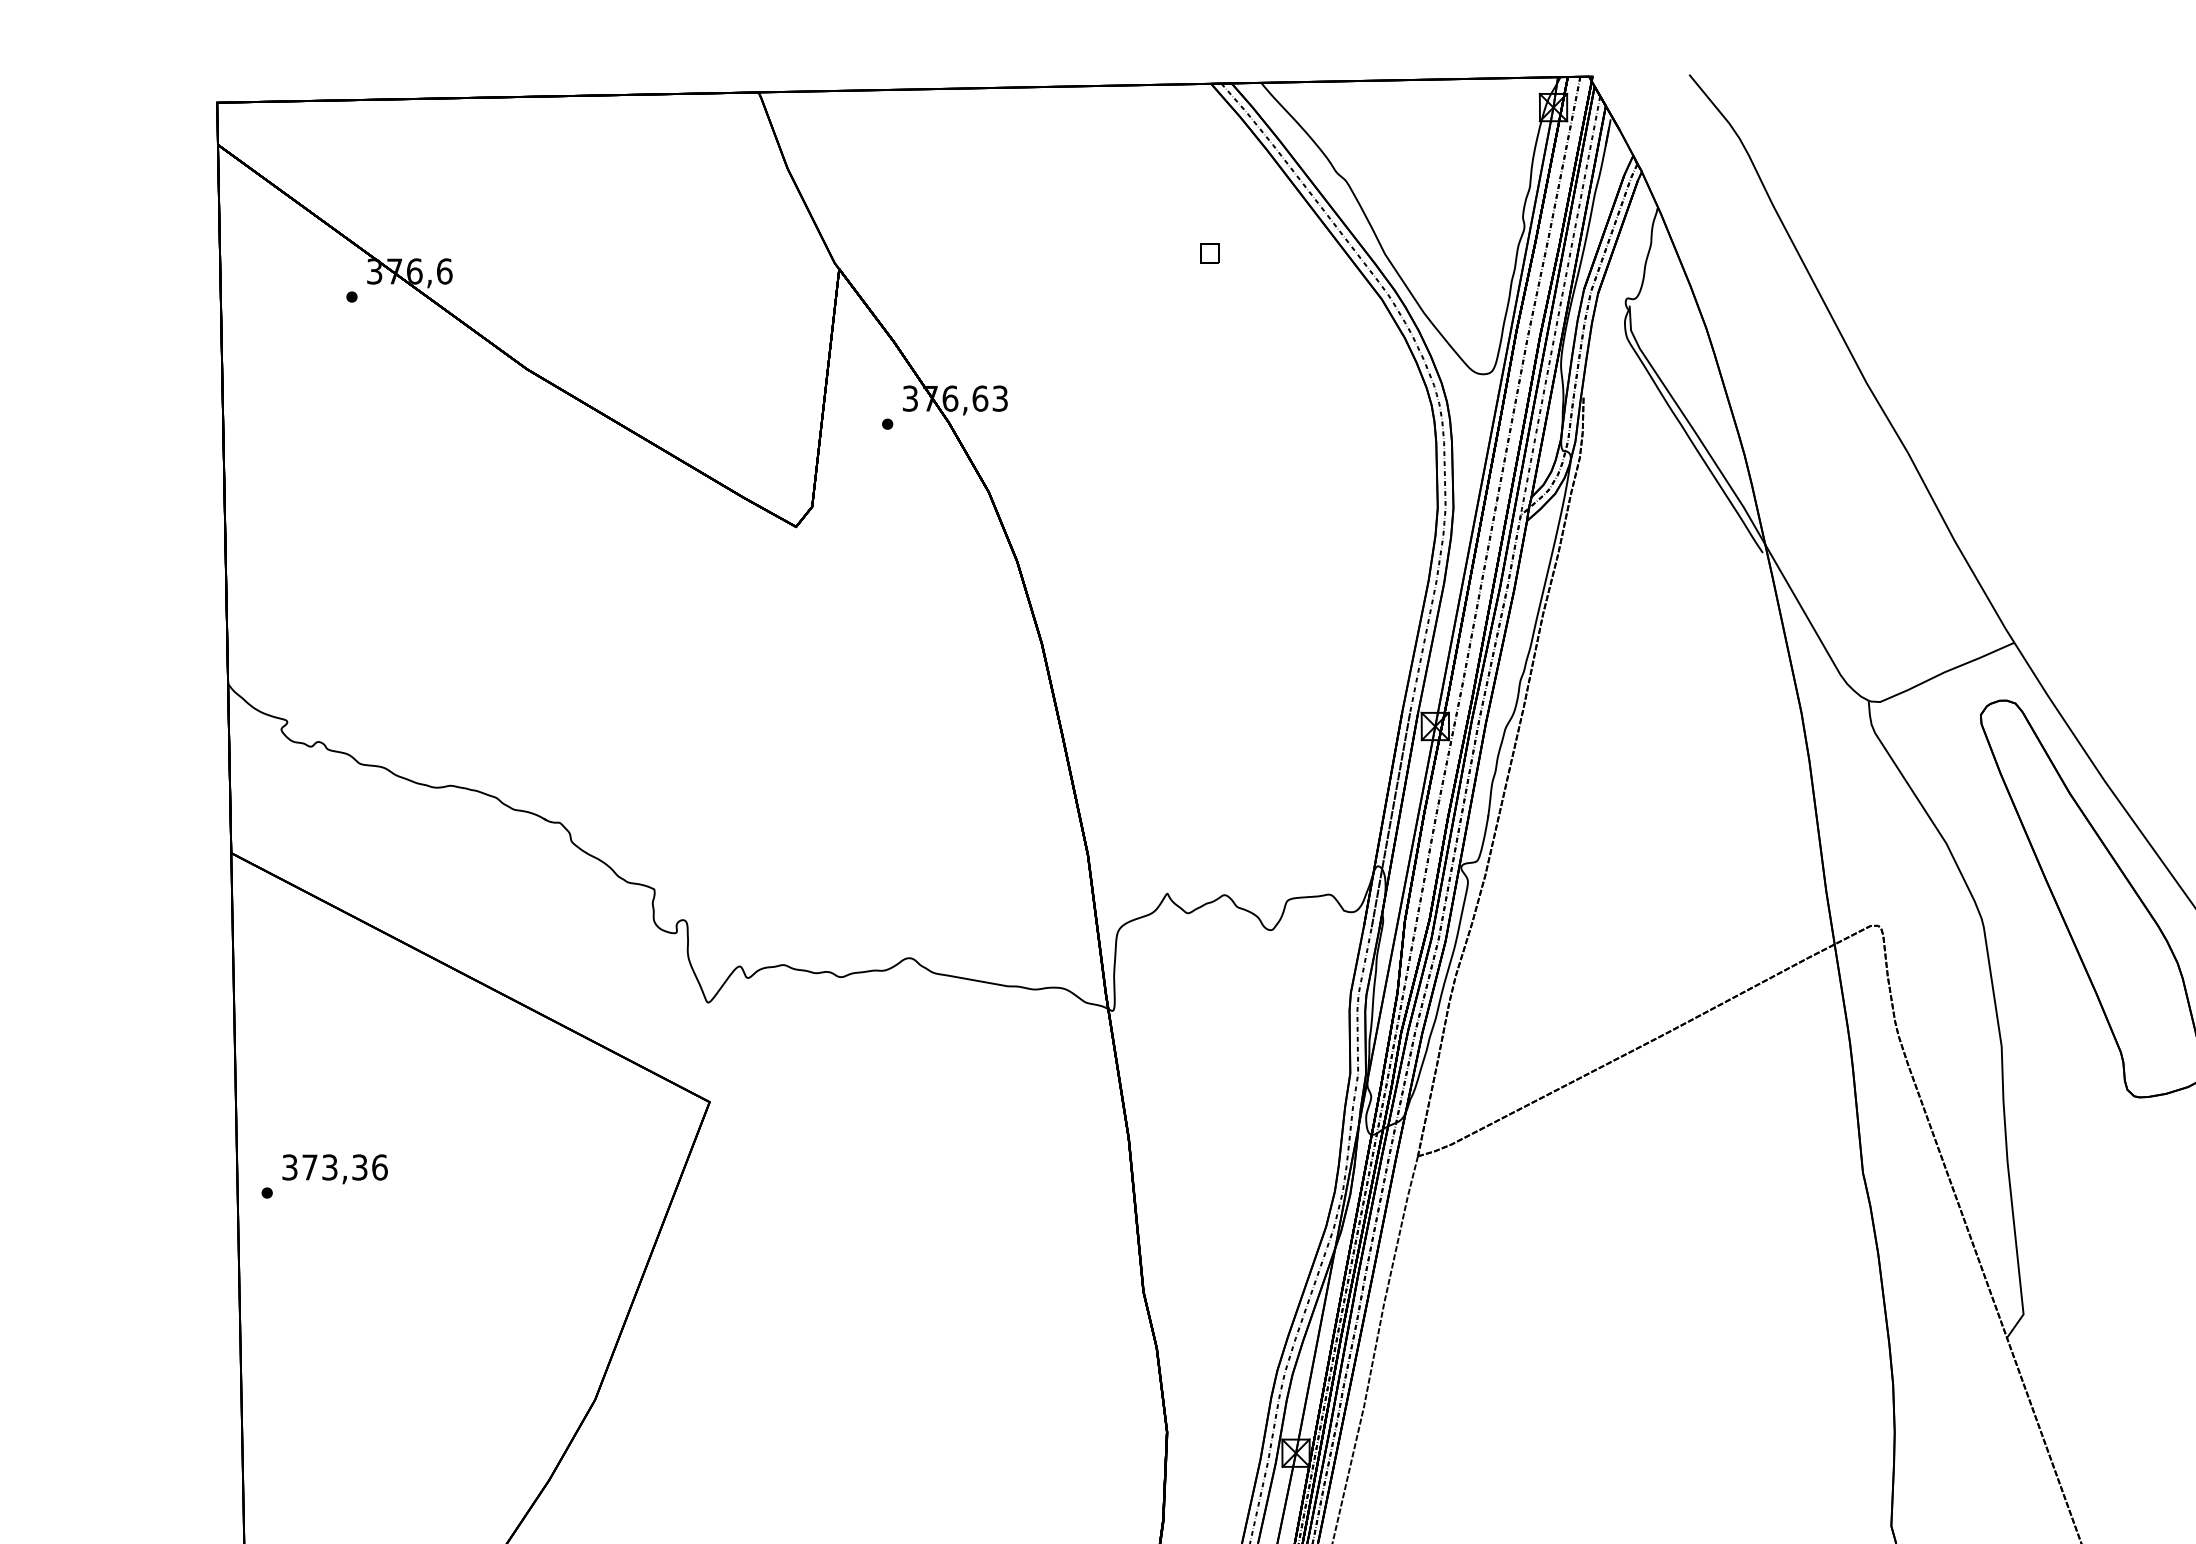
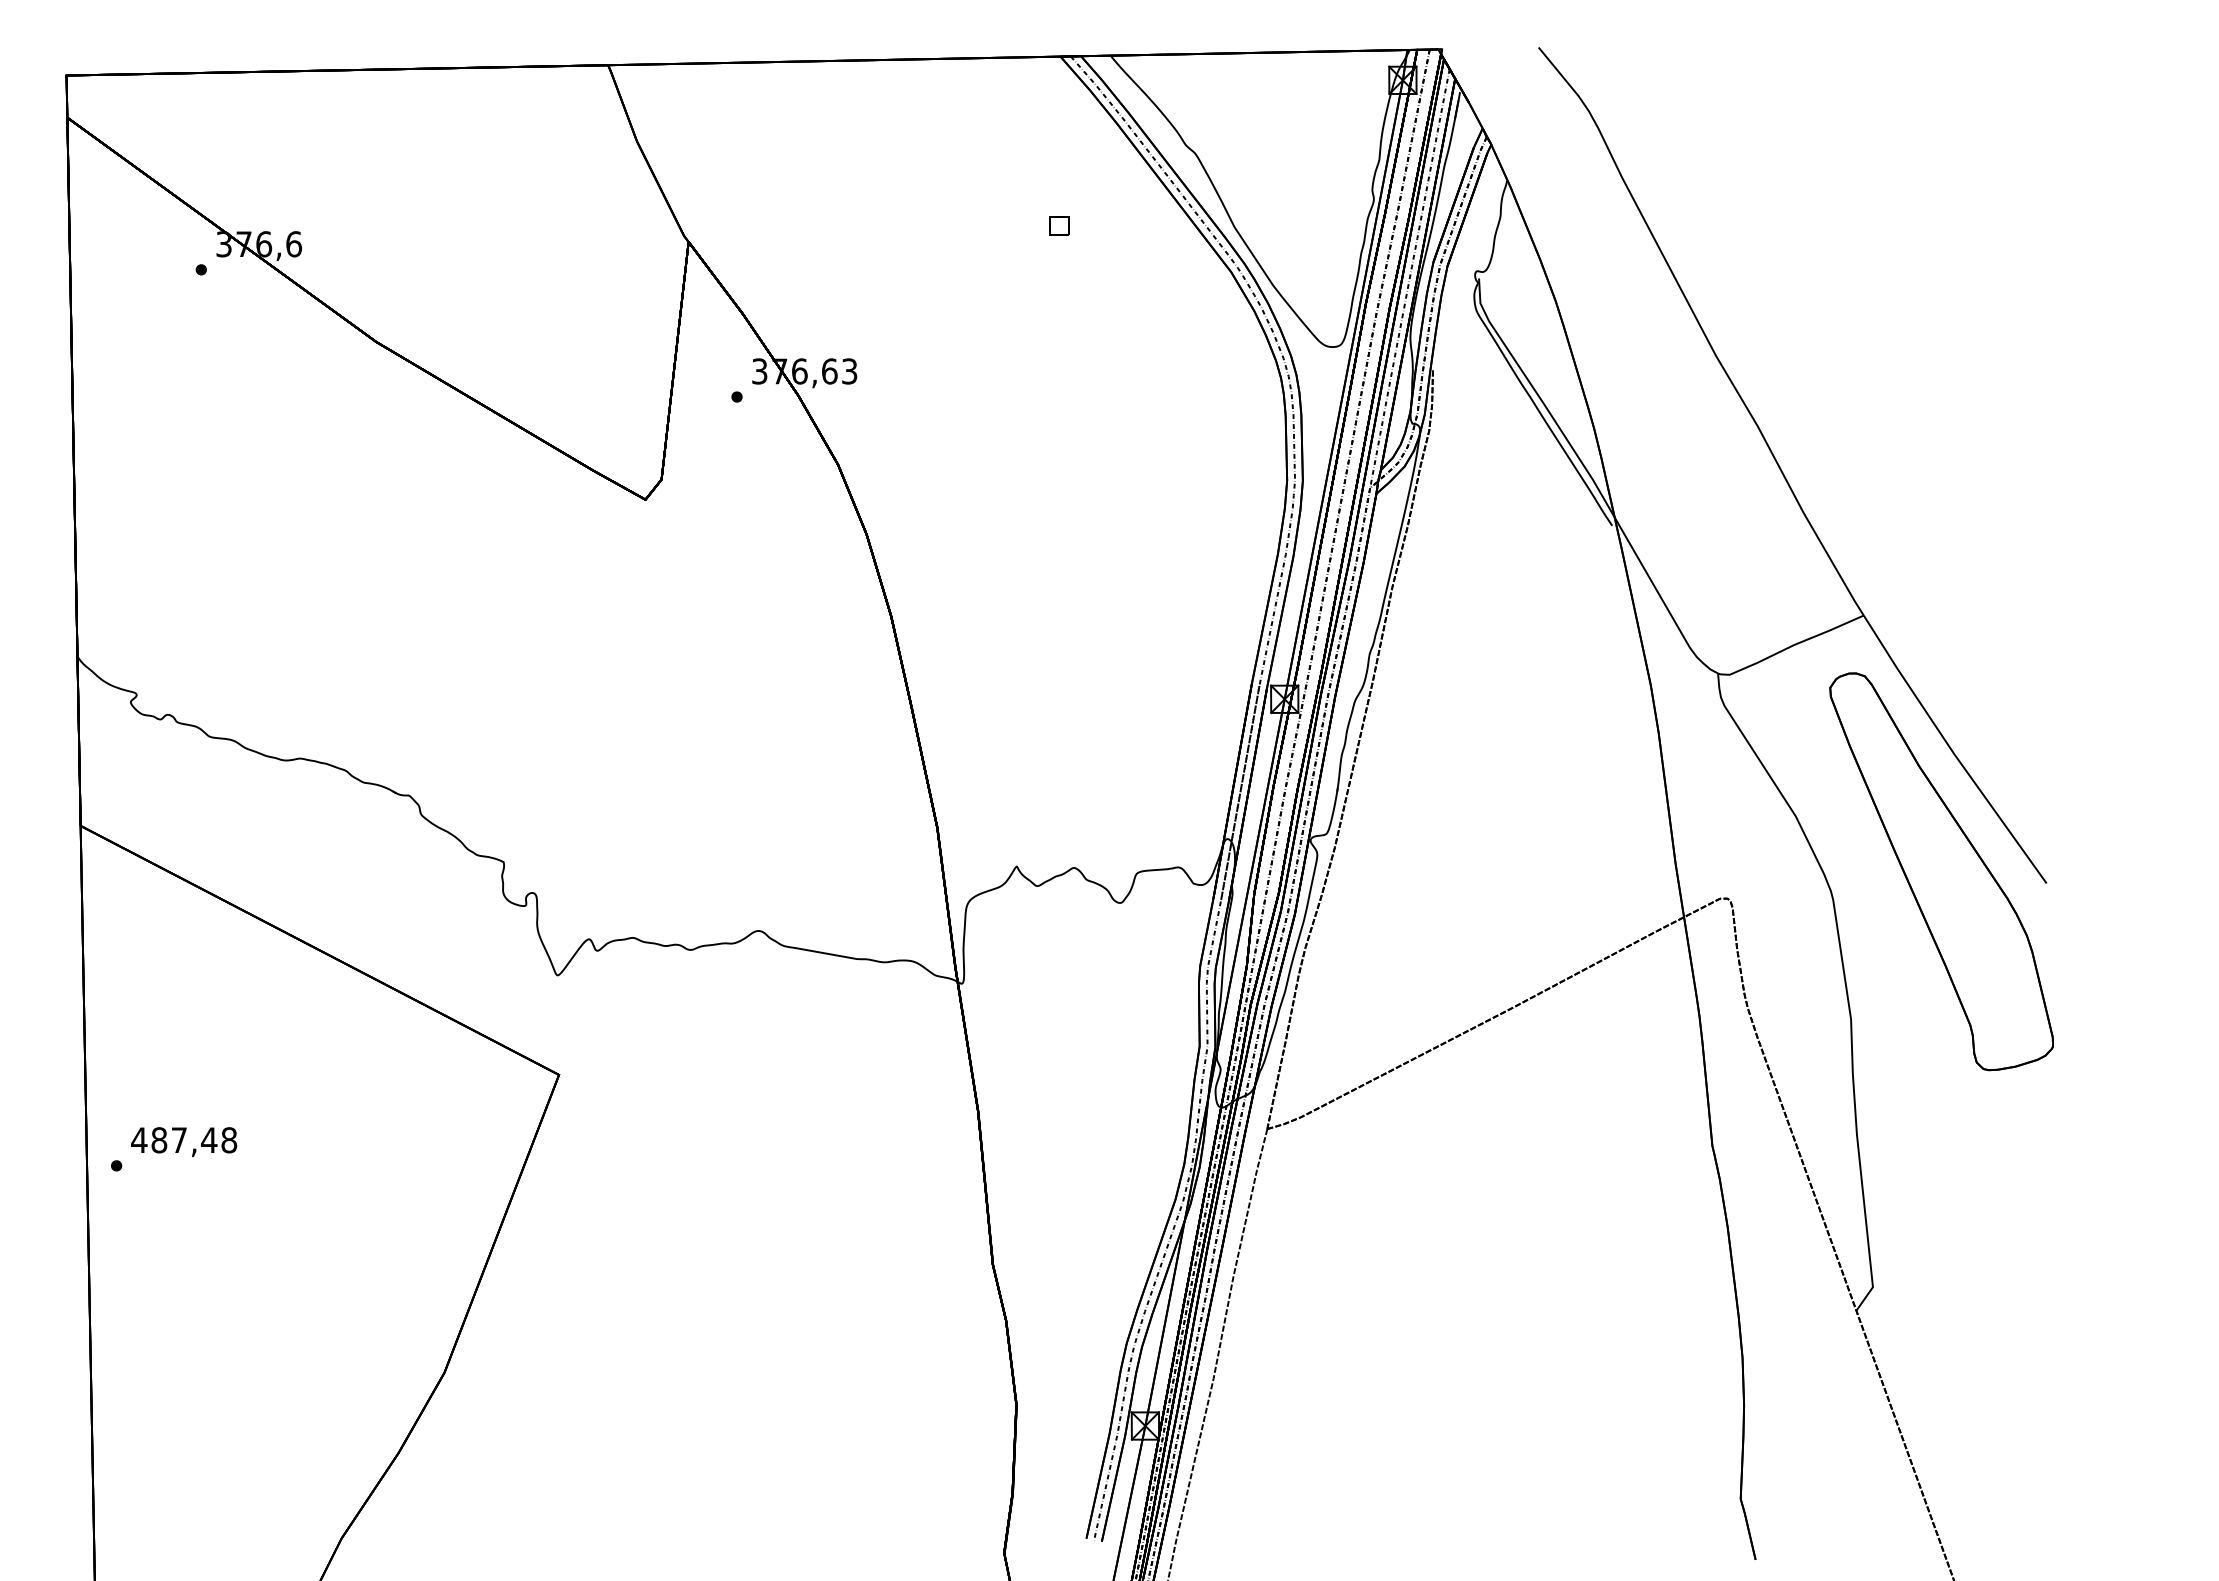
text: (335, 1167) -> (184, 1140), 373,36 -> 487,48

